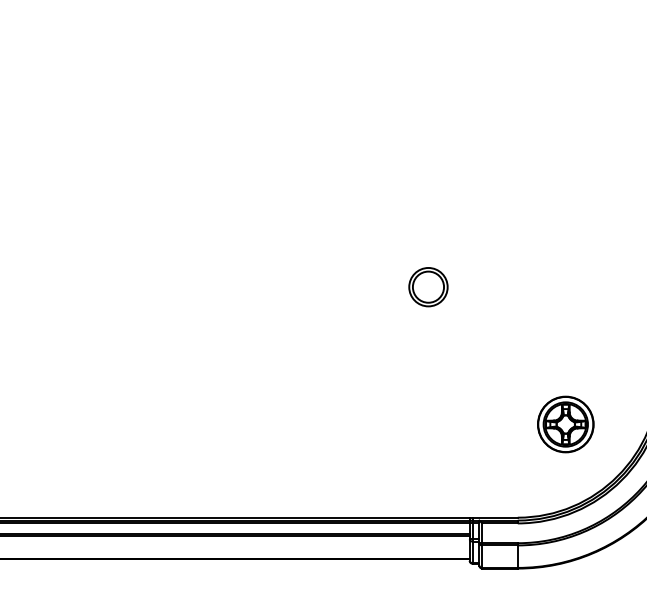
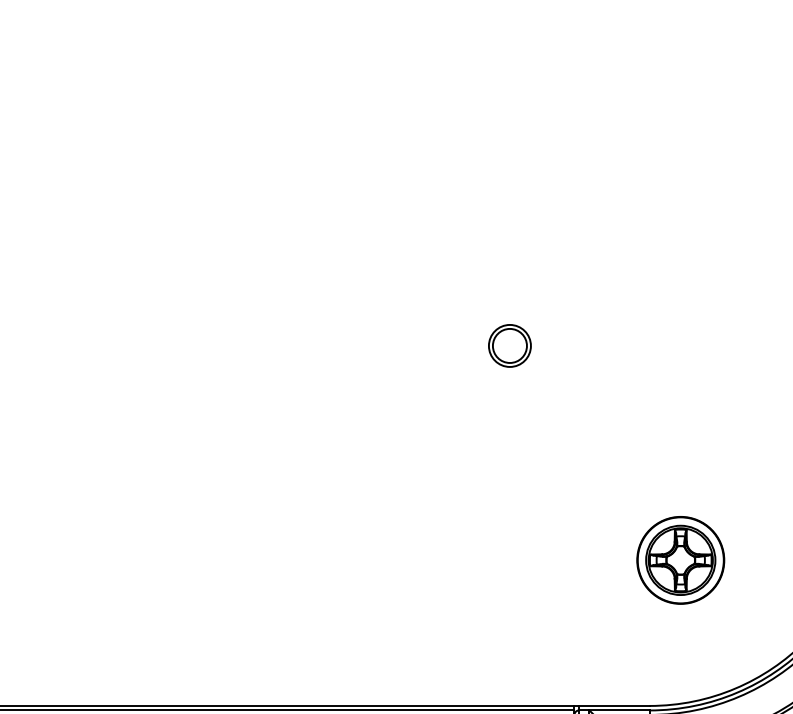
part: (428, 287) -> (509, 346), size x0.7
part: (565, 424) -> (680, 560), moved

